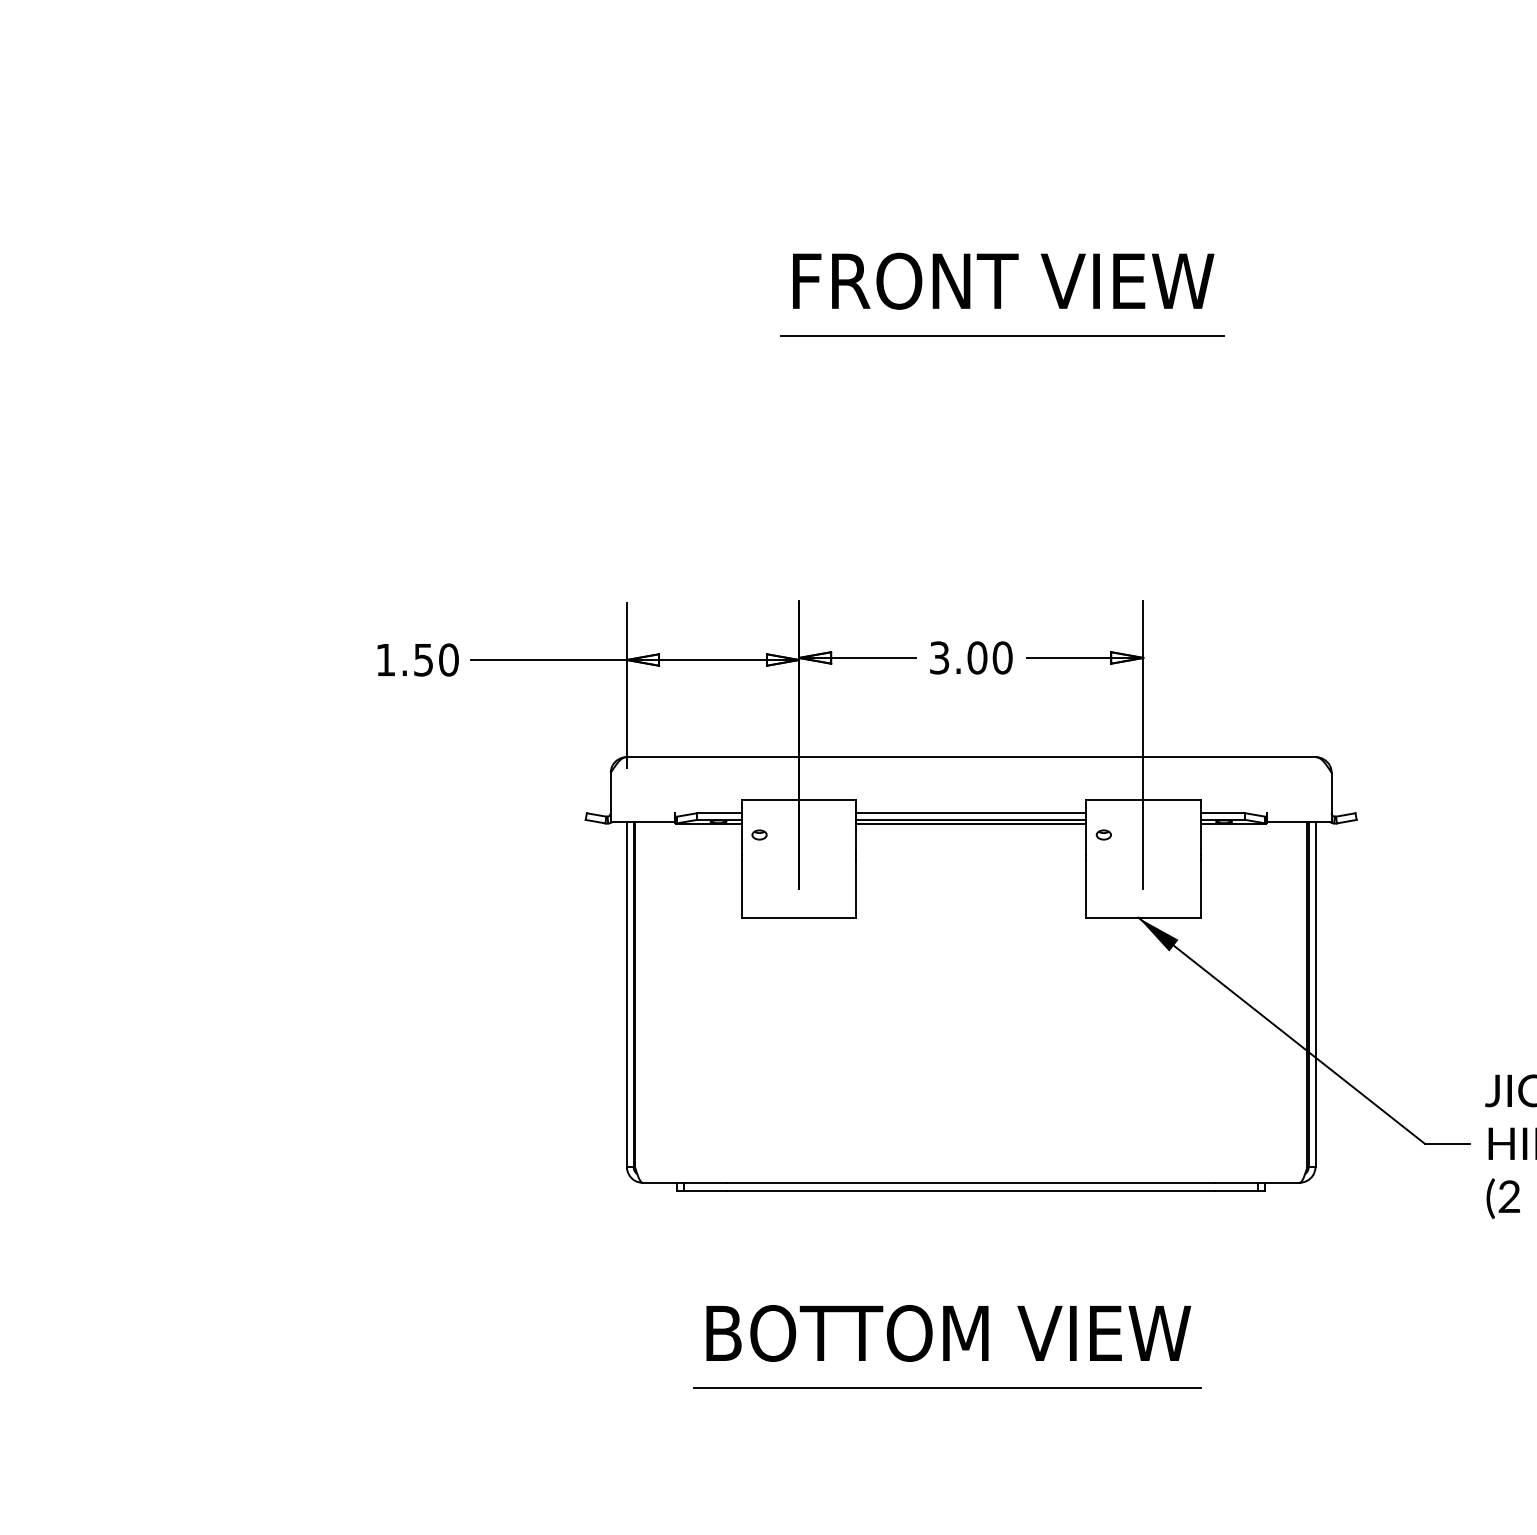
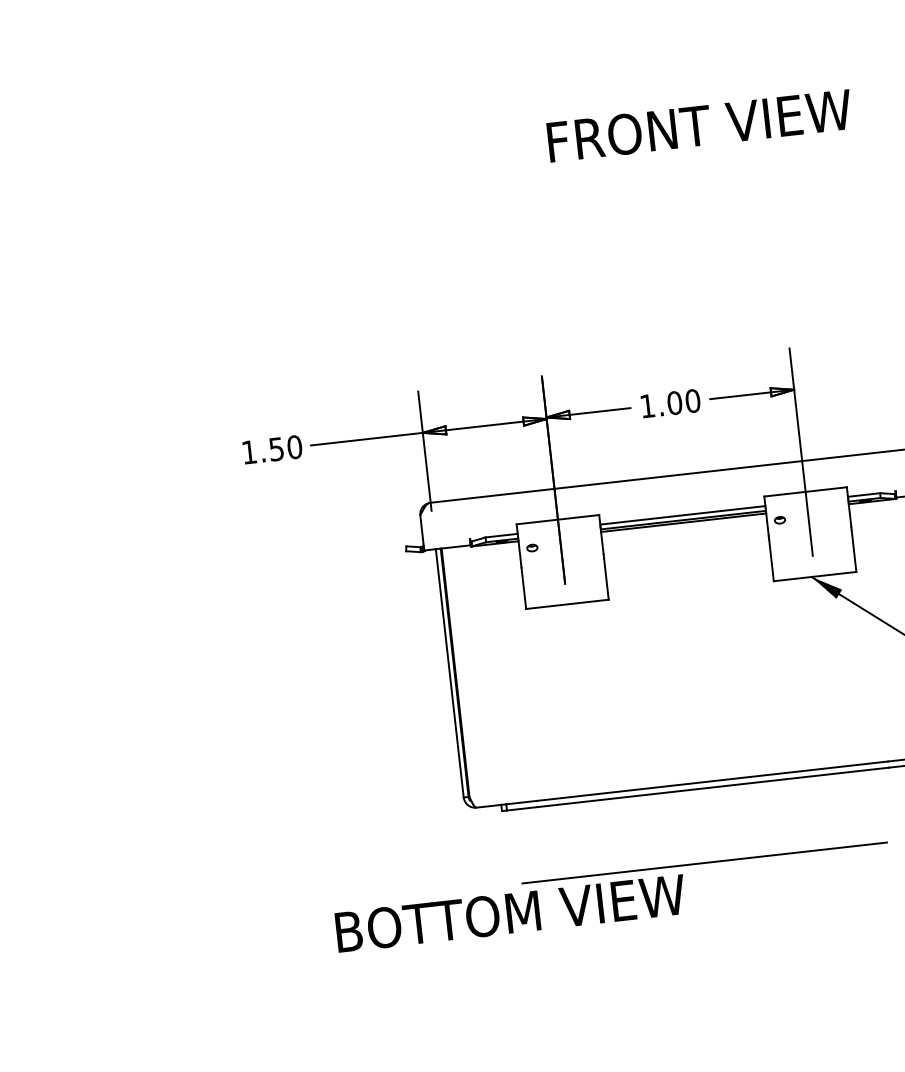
text: (1003, 280) -> (699, 125), moved
line: (1001, 335) -> (666, 169), removed
text: (939, 657) -> (647, 405), 3.00 -> 1.00
text: (948, 1333) -> (510, 913), moved
line: (947, 1387) -> (704, 862), moved

